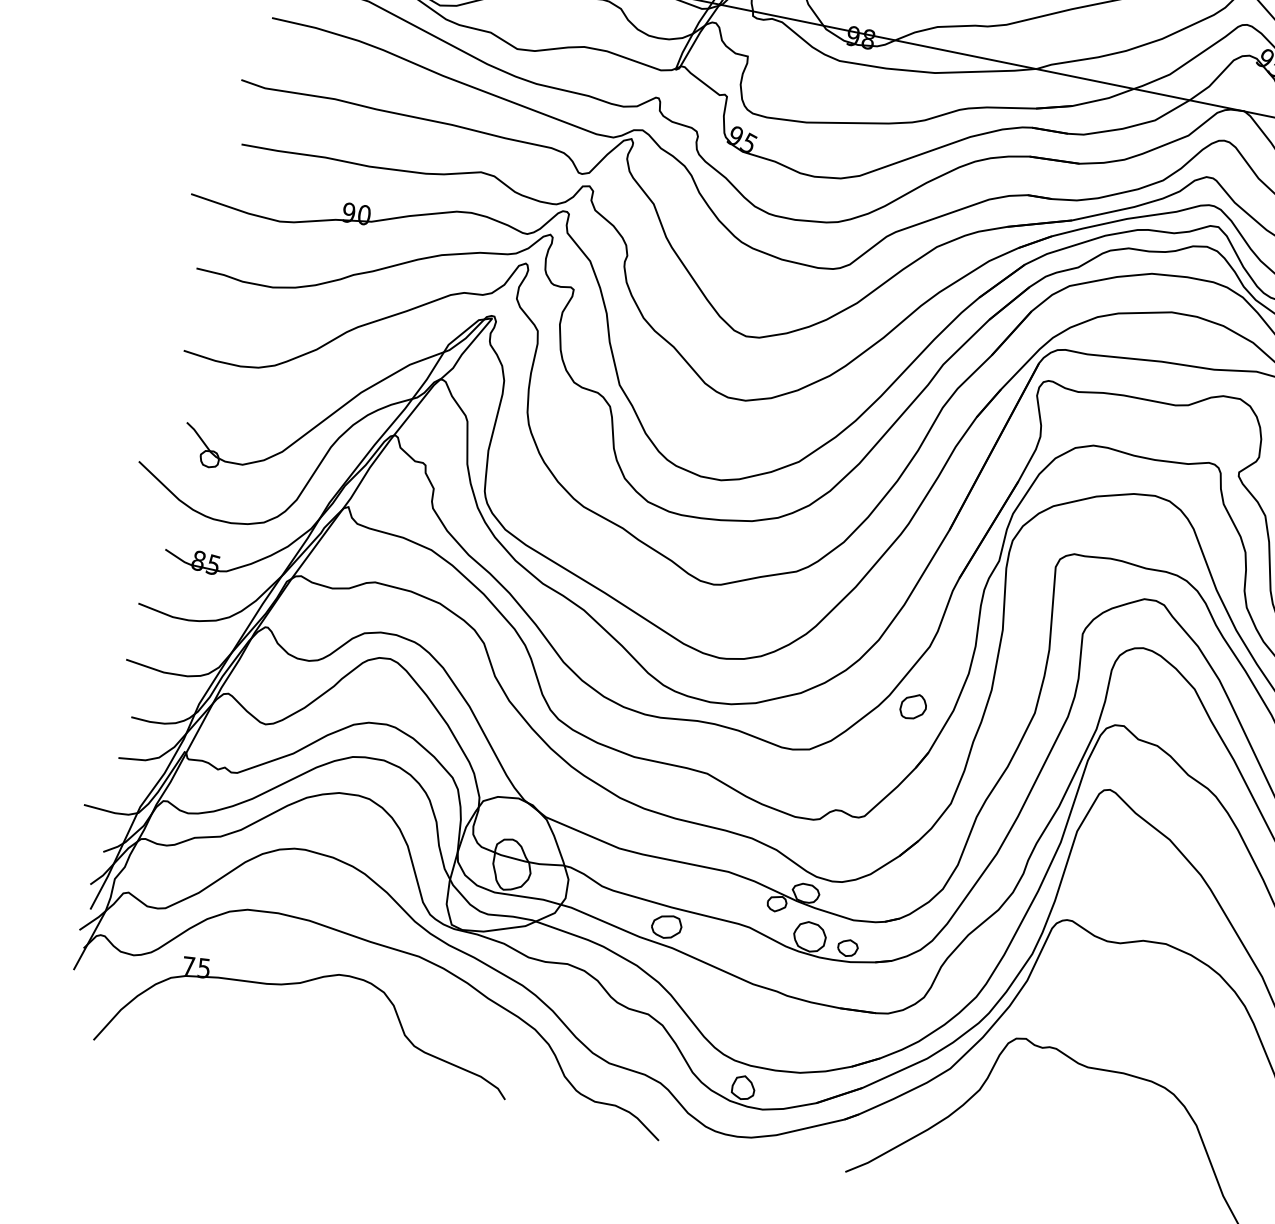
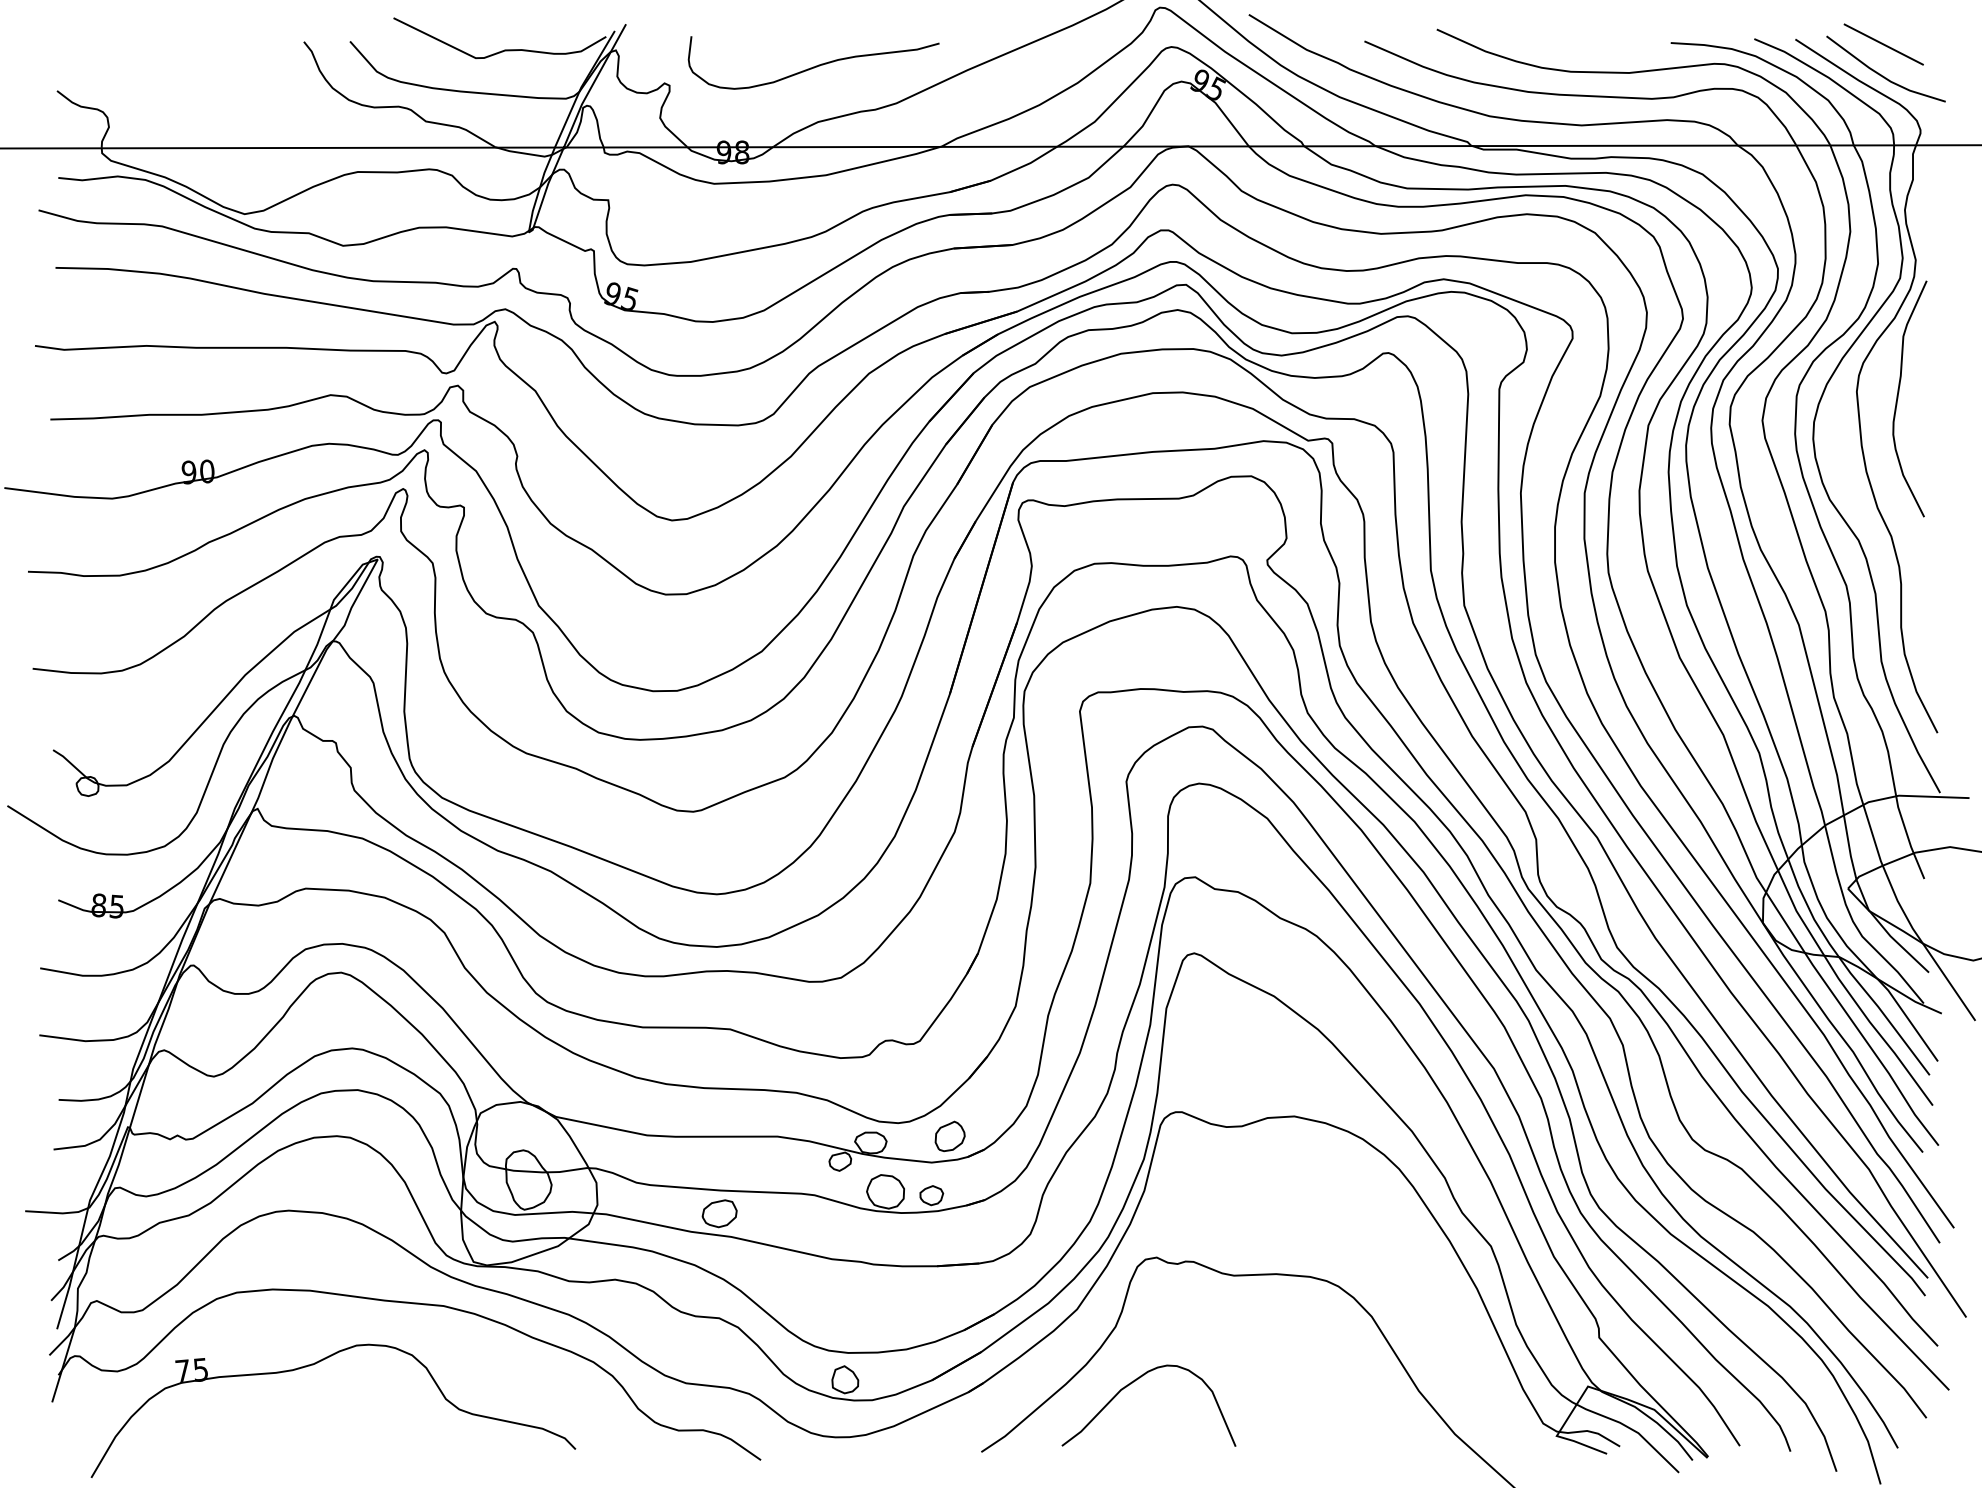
part: (912, 706) -> (949, 1136), moved
curve: (983, 1141) -> (1131, 1384), added

